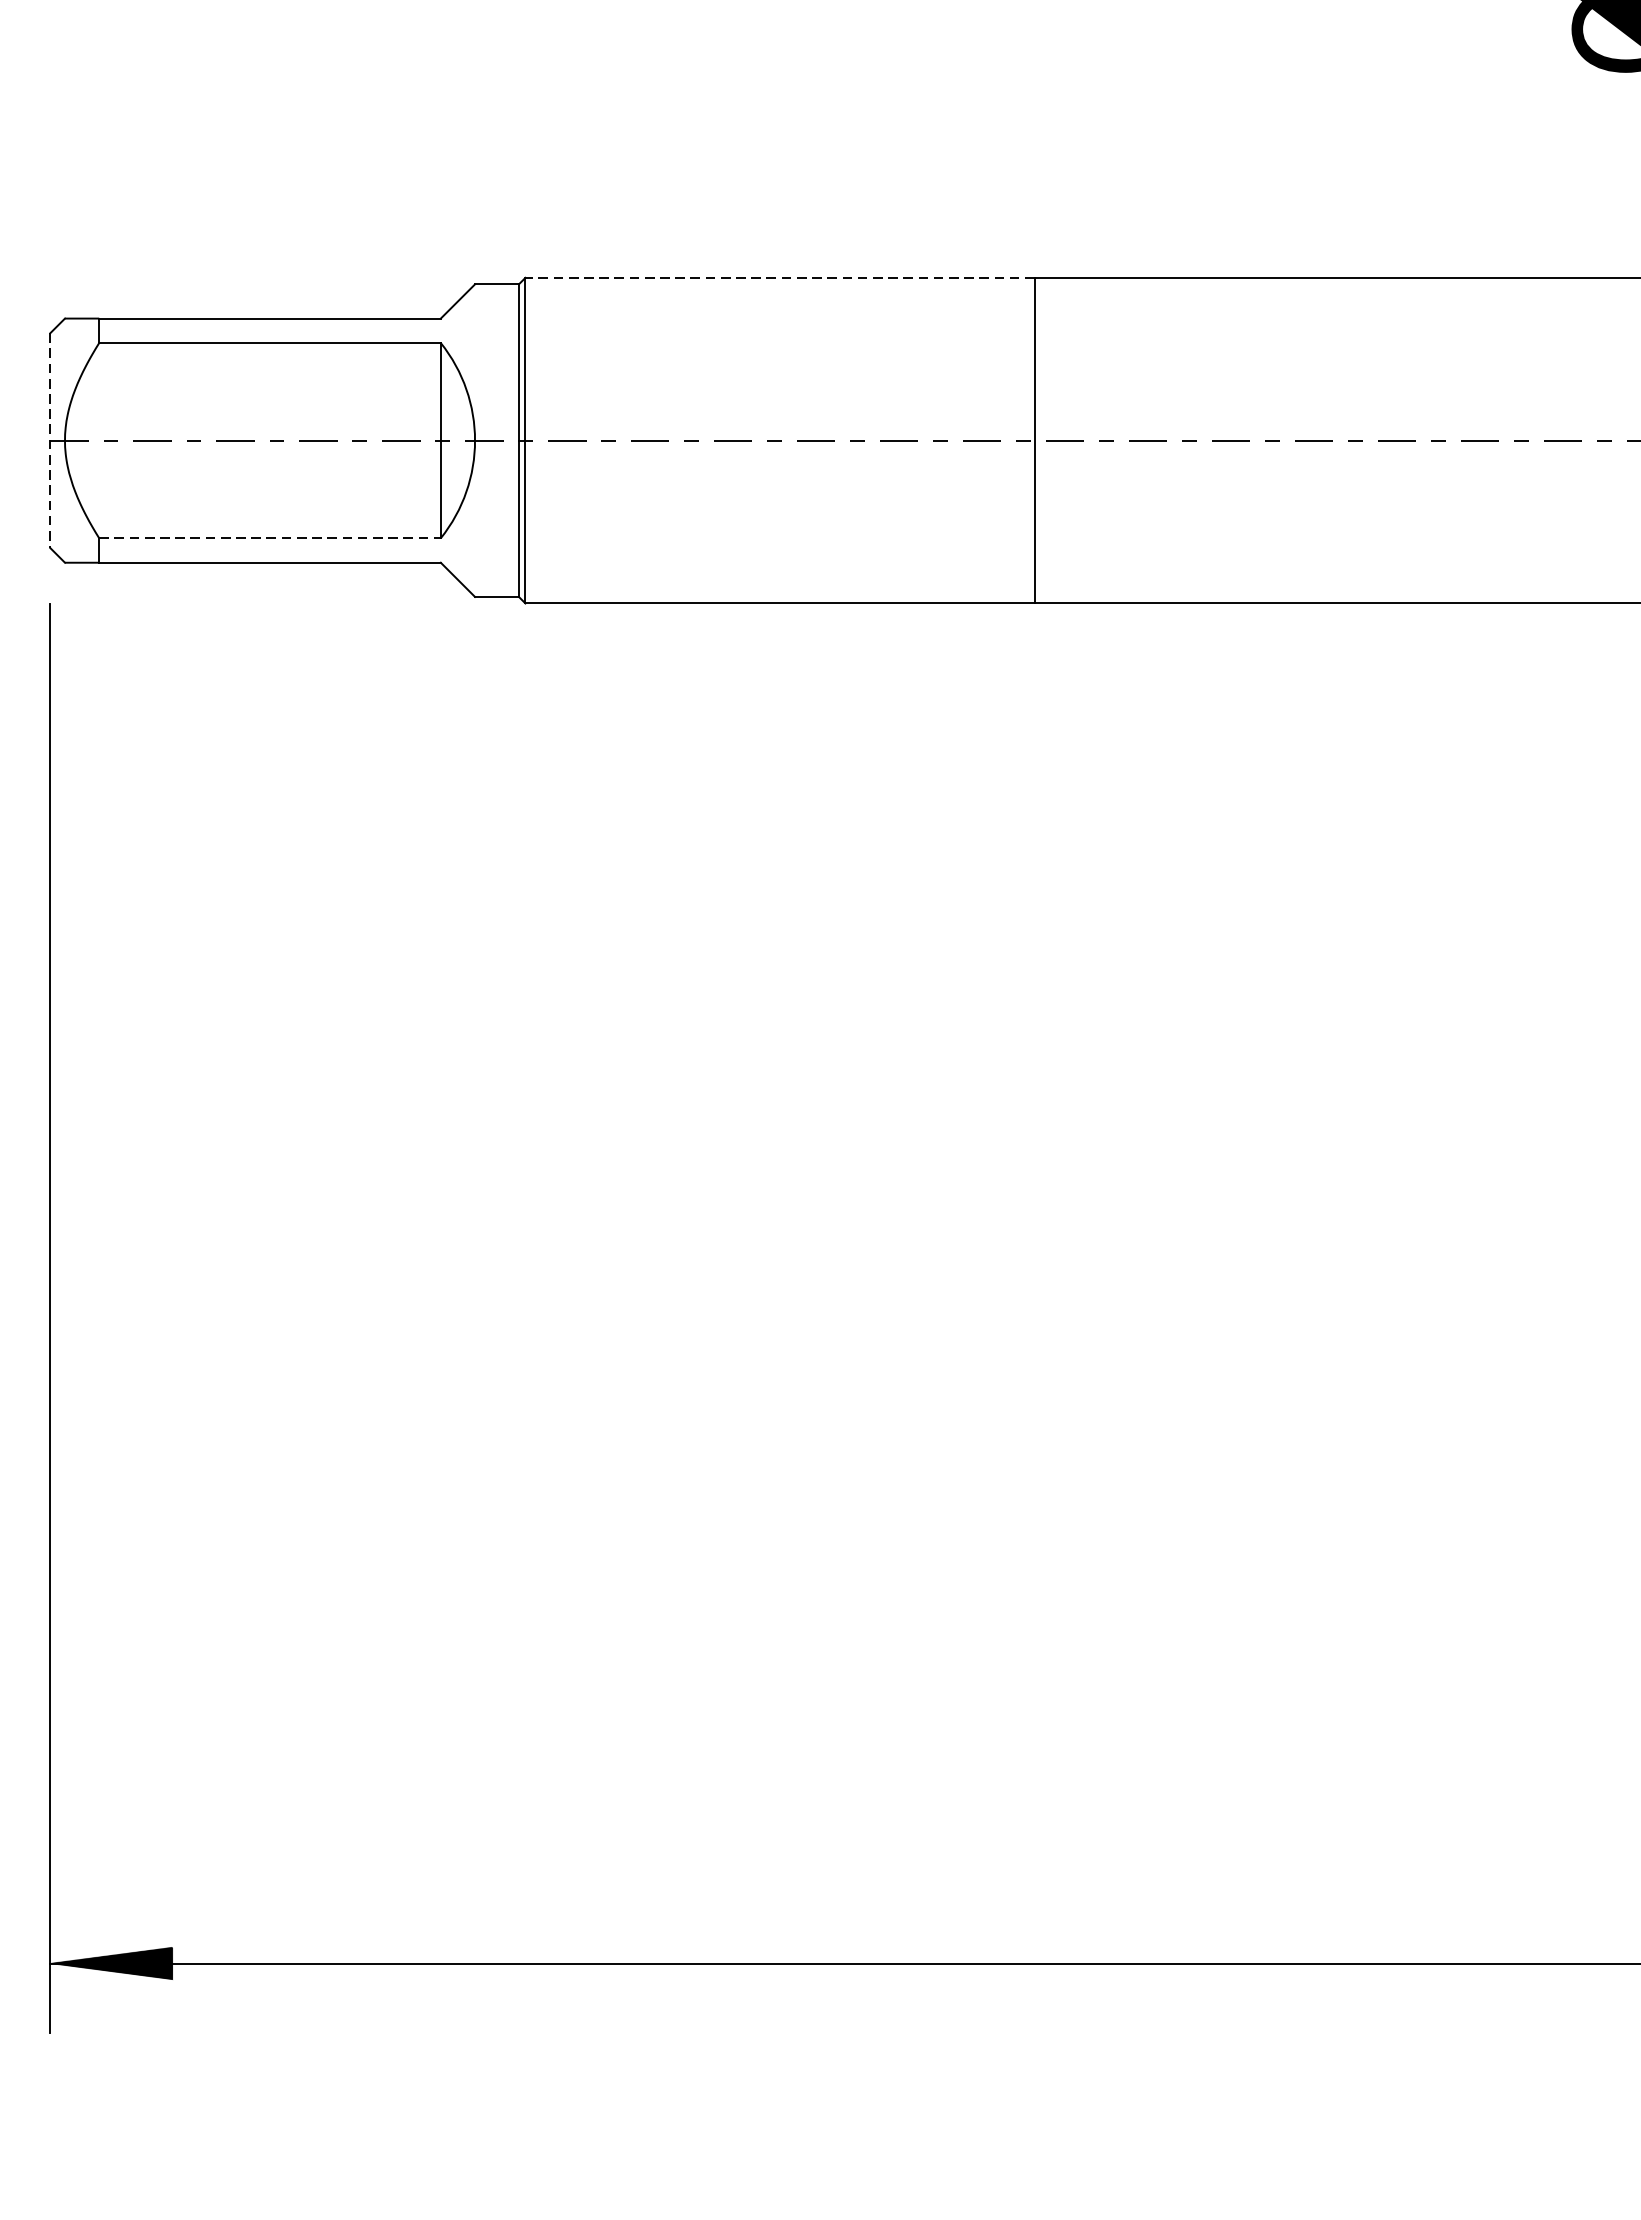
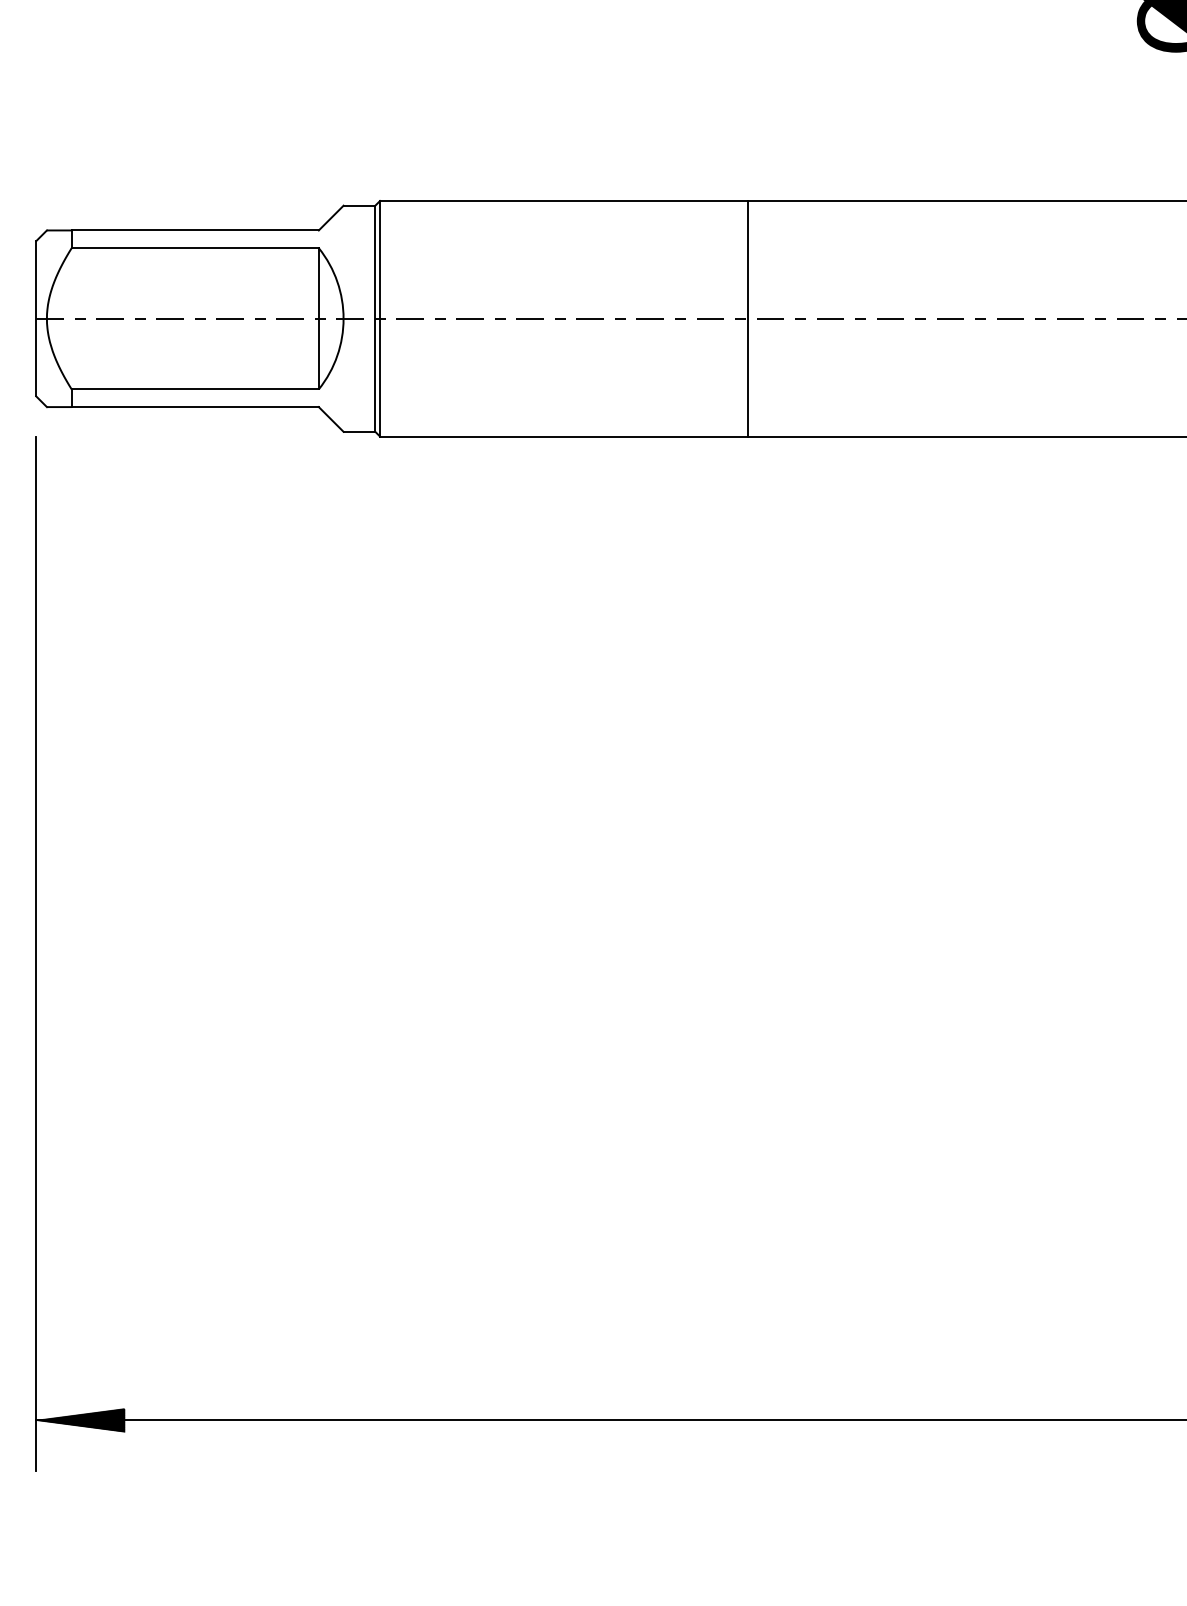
line: (779, 277) -> (563, 200), dashed -> solid
line: (50, 440) -> (36, 318), dashed -> solid
line: (270, 538) -> (195, 389), dashed -> solid

